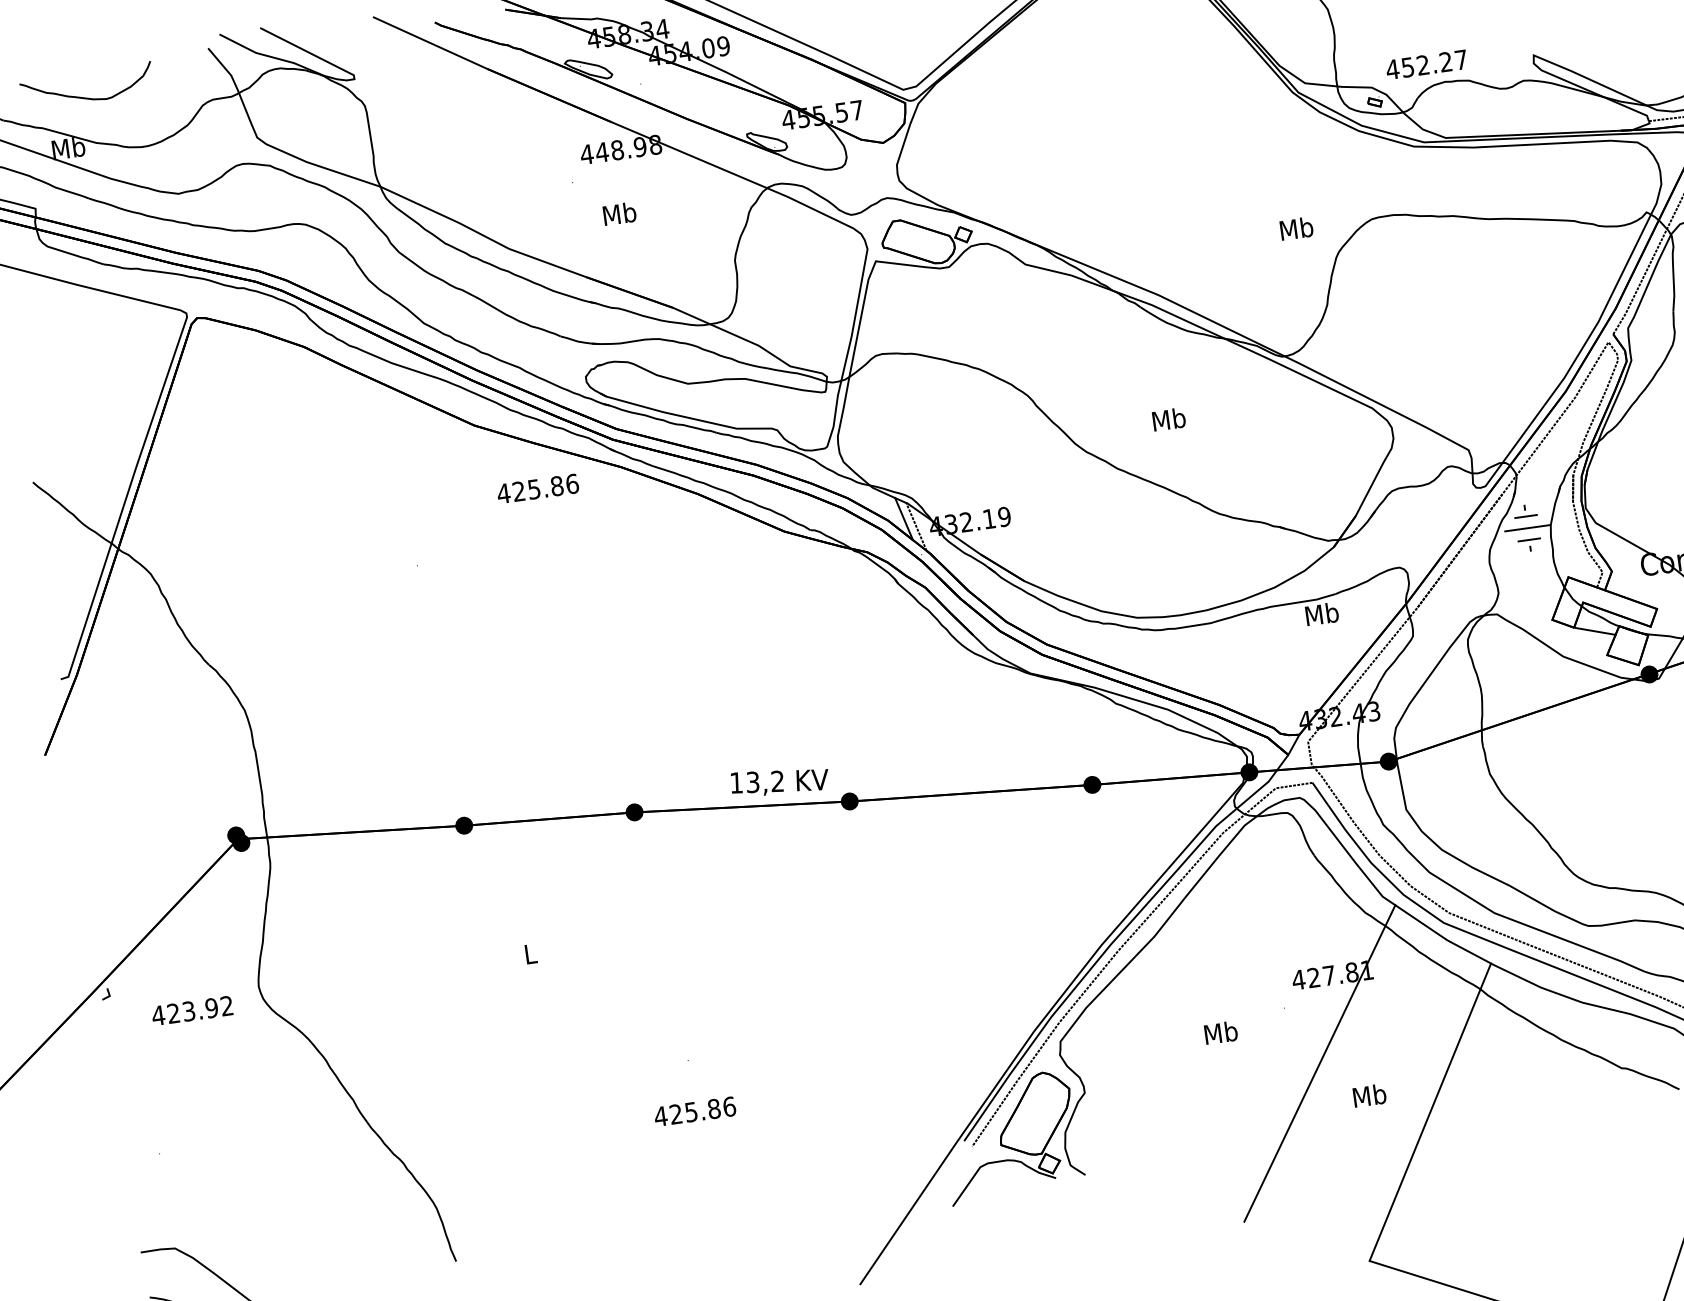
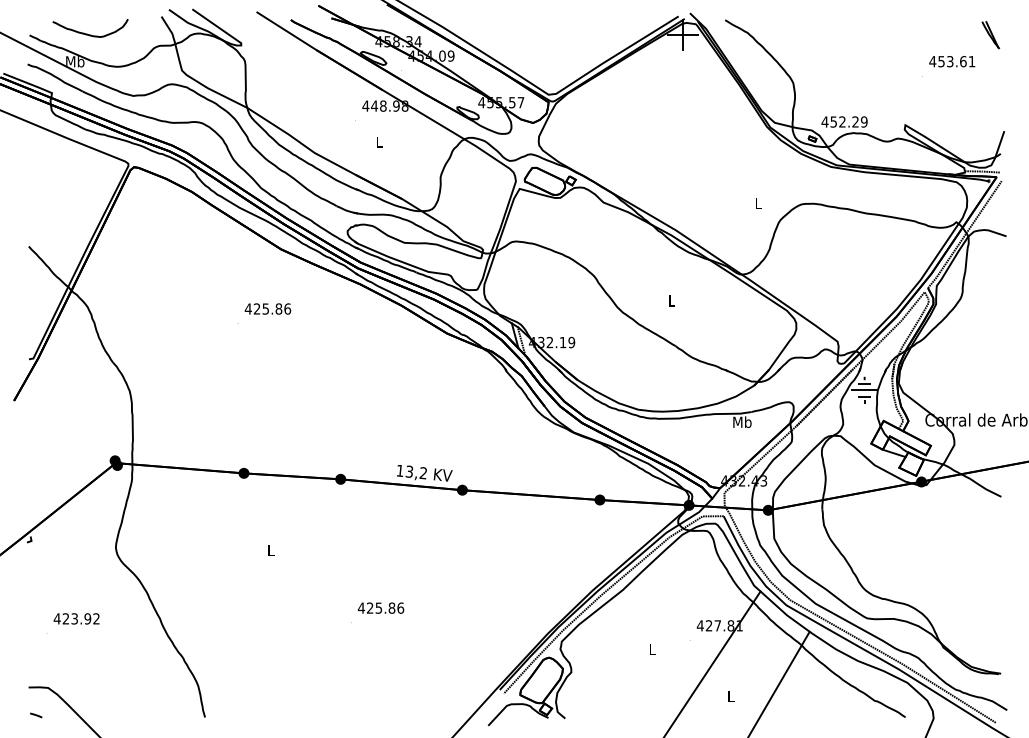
text: (1459, 59) -> (863, 121), 452.27 -> 452.29
text: (619, 212) -> (379, 141), Mb -> L
text: (1296, 228) -> (758, 203), Mb -> L
text: (1168, 418) -> (671, 300), Mb -> L
text: (537, 488) -> (267, 308), moved
text: (191, 1010) -> (76, 618), moved
text: (1220, 1033) -> (652, 649), Mb -> L
text: (1370, 1095) -> (731, 696), Mb -> L
text: (693, 1110) -> (380, 607), moved

